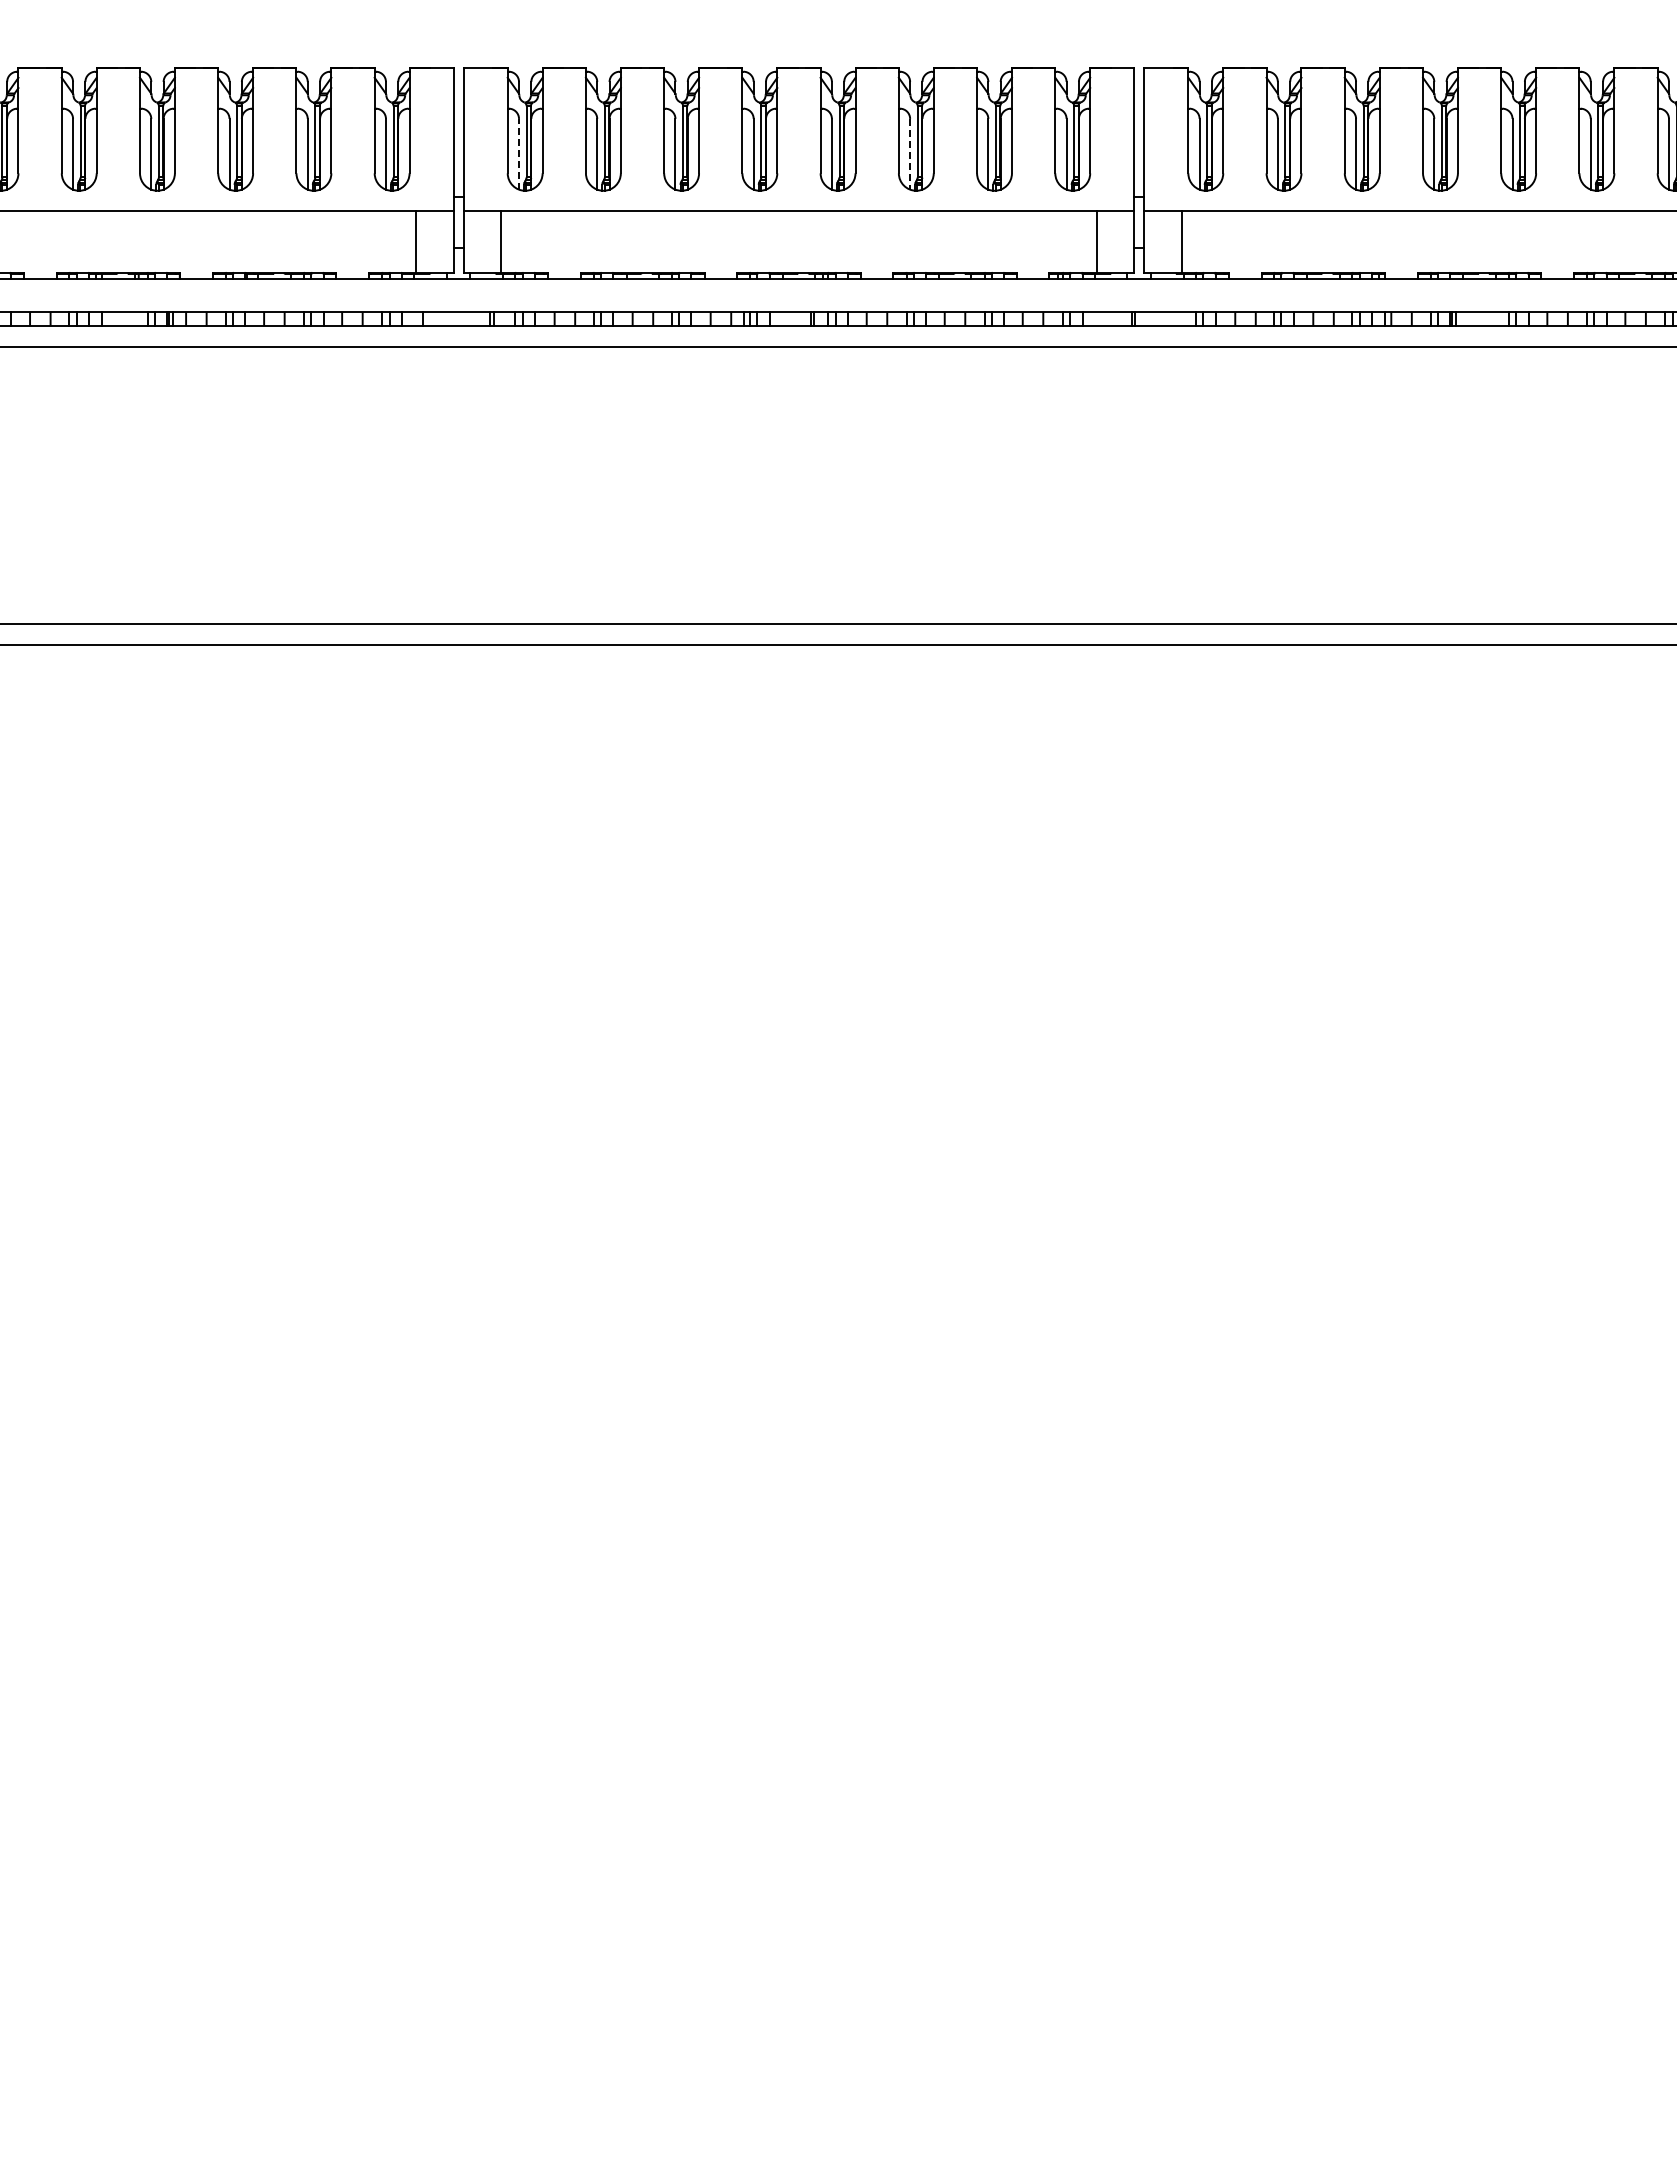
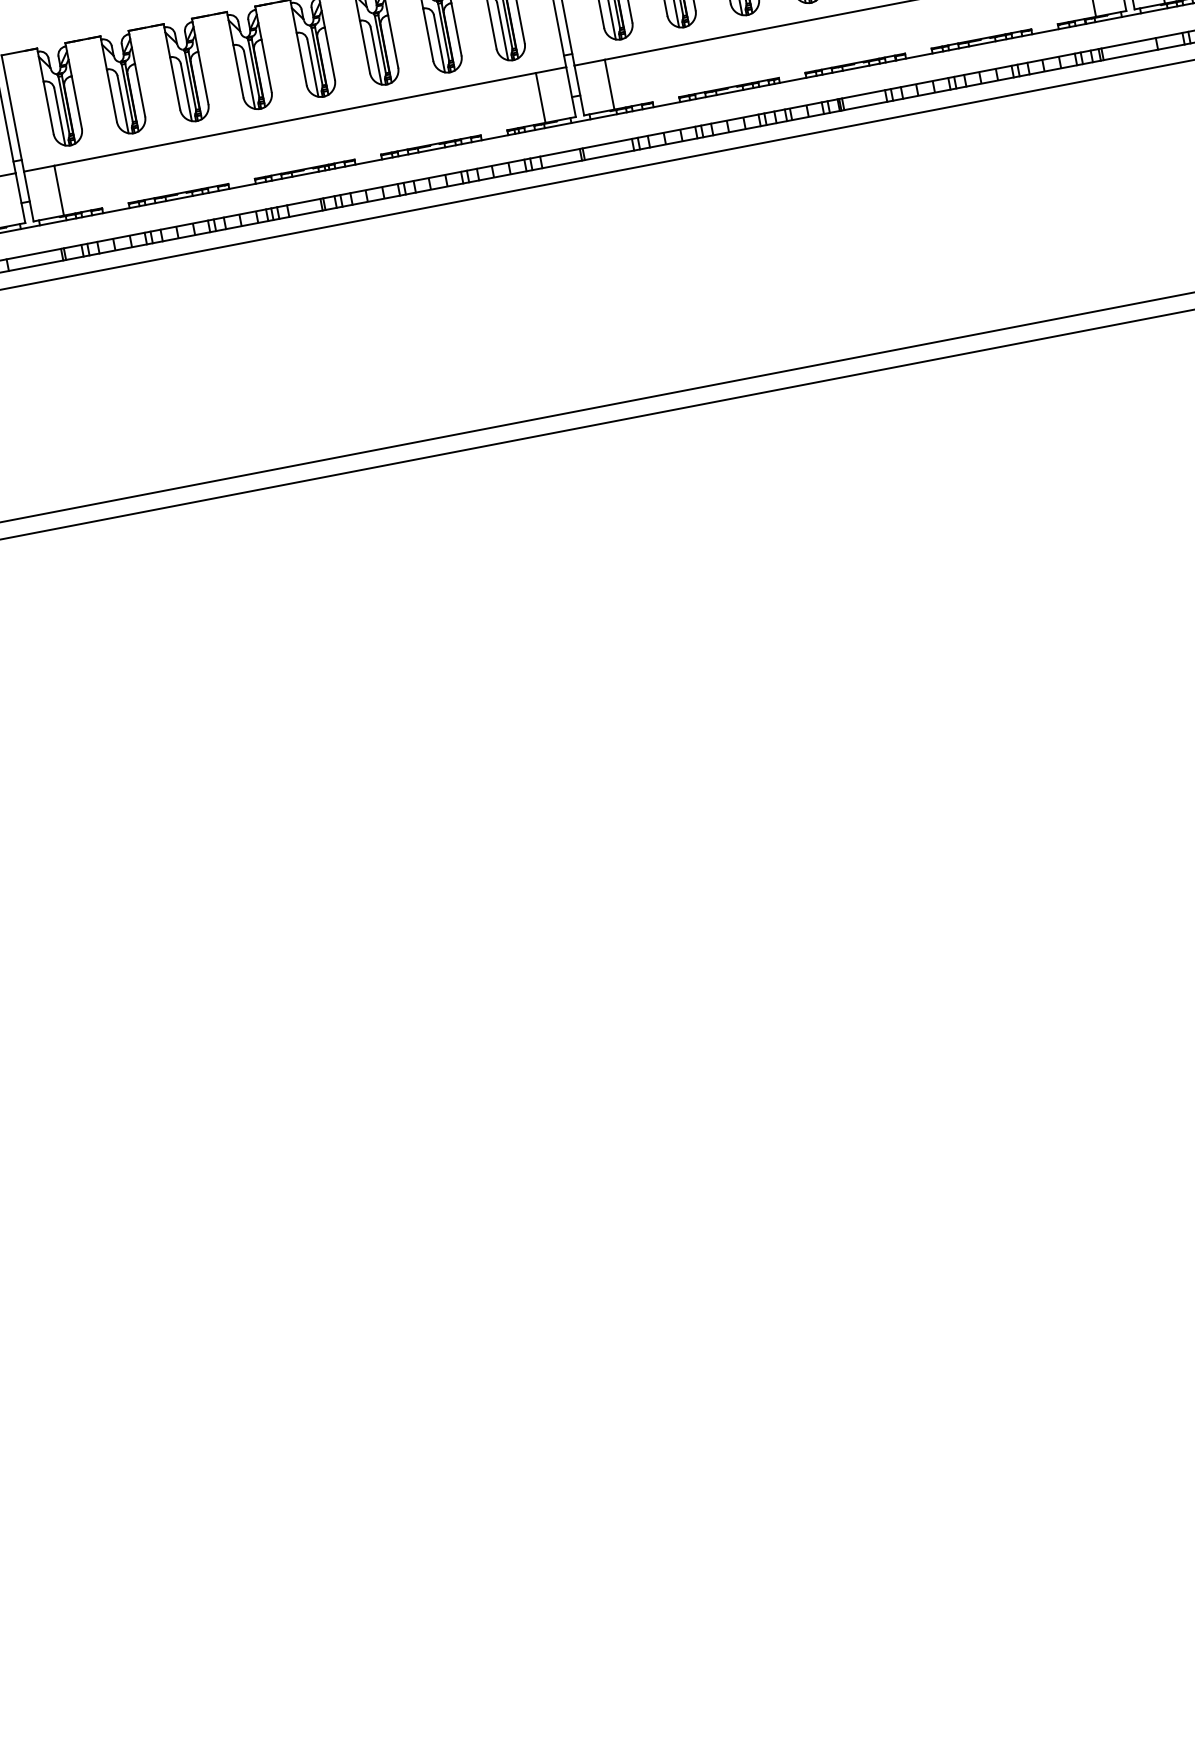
line: (519, 153) -> (60, 116), dashed -> solid
line: (910, 154) -> (376, 56), dashed -> solid

